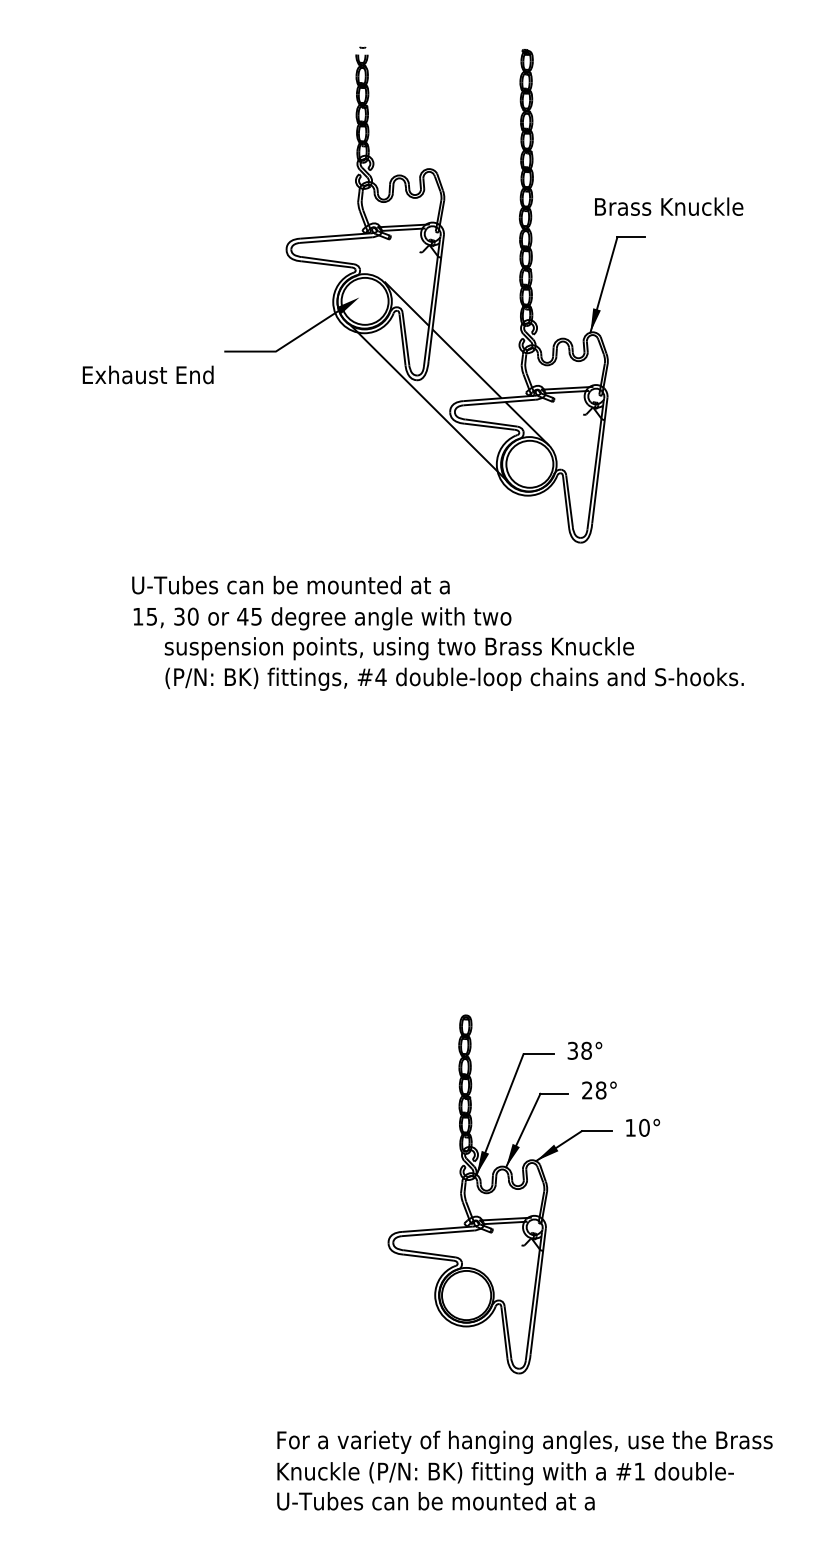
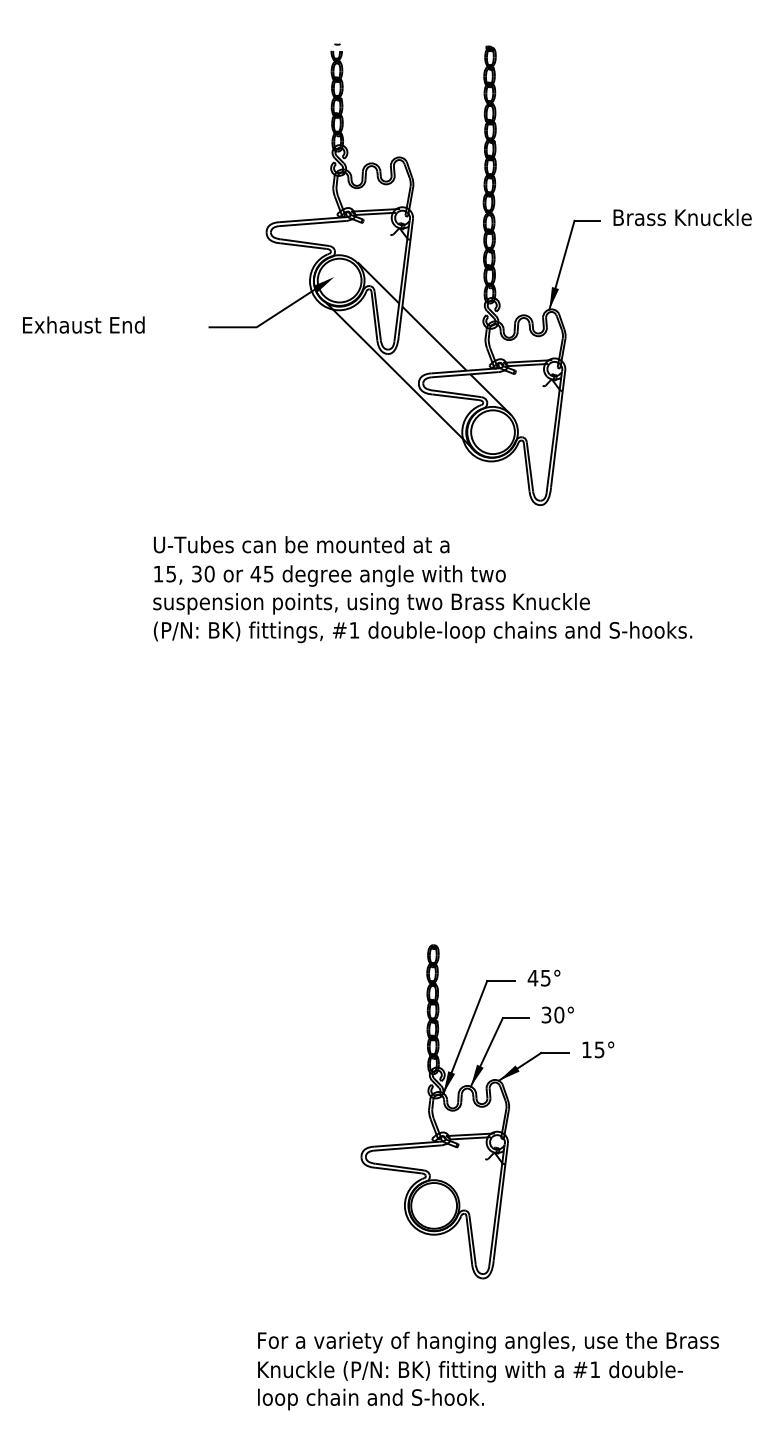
text: (668, 206) -> (682, 217), moved
text: (147, 374) -> (83, 324), moved
text: (290, 584) -> (301, 544), moved
text: (321, 618) -> (329, 575), moved
text: (381, 677) -> (354, 630), #4 -> #1
text: (578, 1050) -> (538, 977), 38° -> 45°
text: (593, 1090) -> (552, 1015), 28° -> 30°
text: (644, 1127) -> (599, 1049), 10° -> 15°
text: (435, 1503) -> (405, 1399), U-Tubes can be mounted at a -> loop chain and S-hook.

